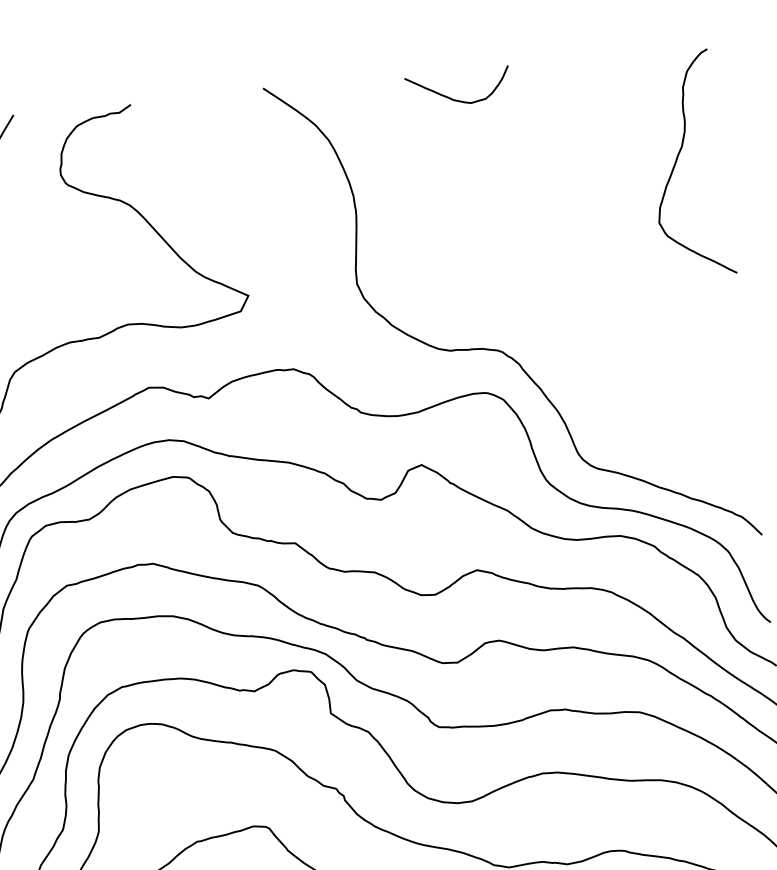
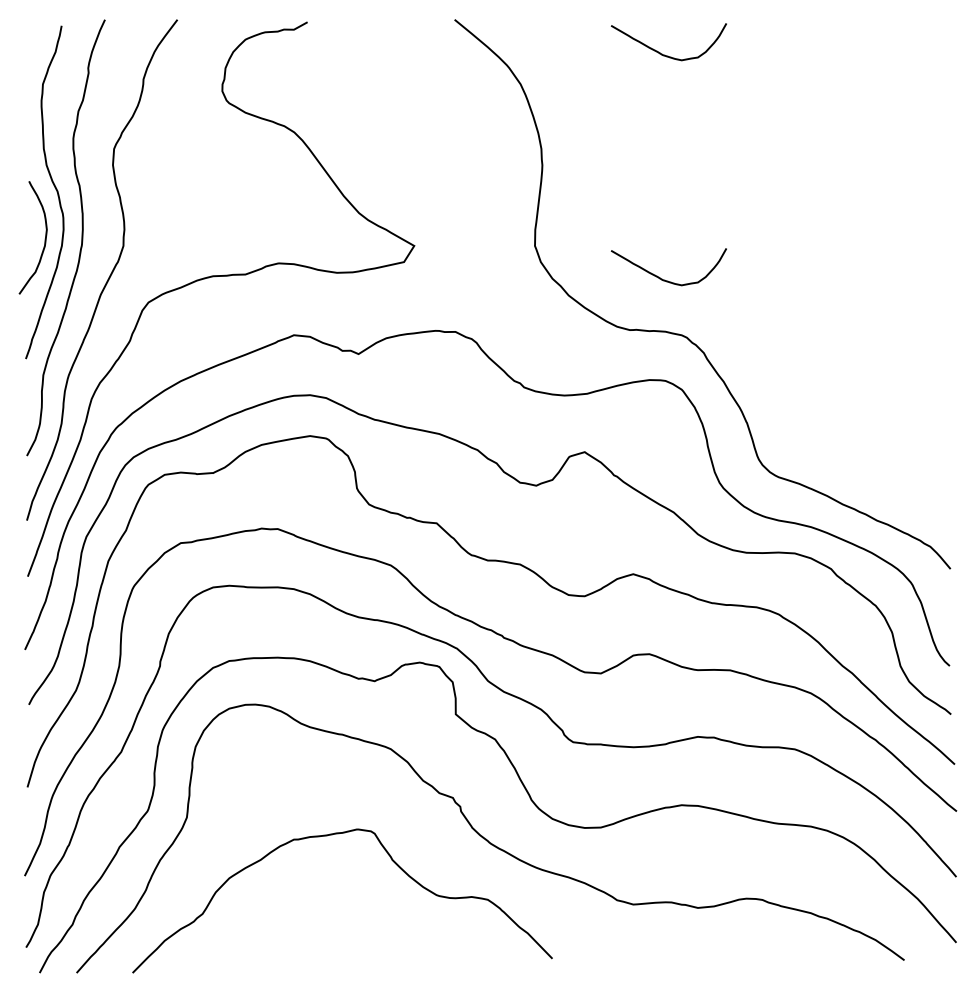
curve: (677, 160) -> (901, 147), removed
curve: (474, 301) -> (662, 278), added

